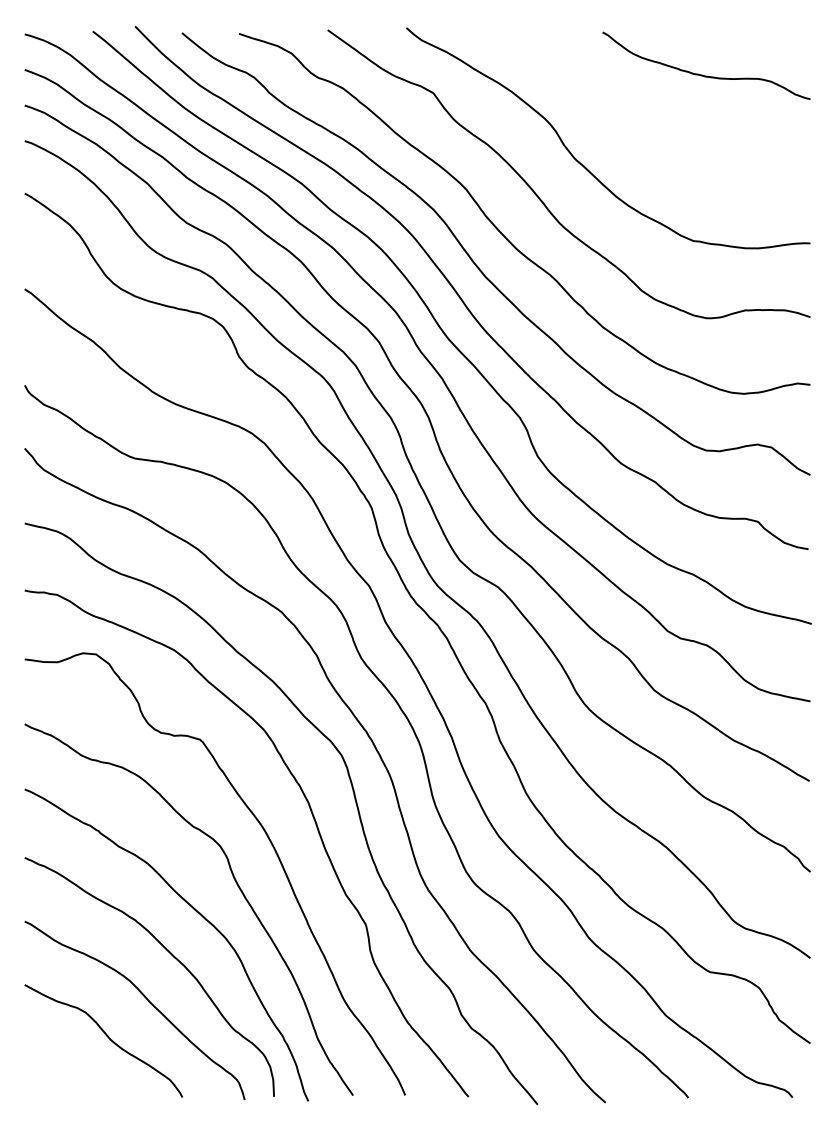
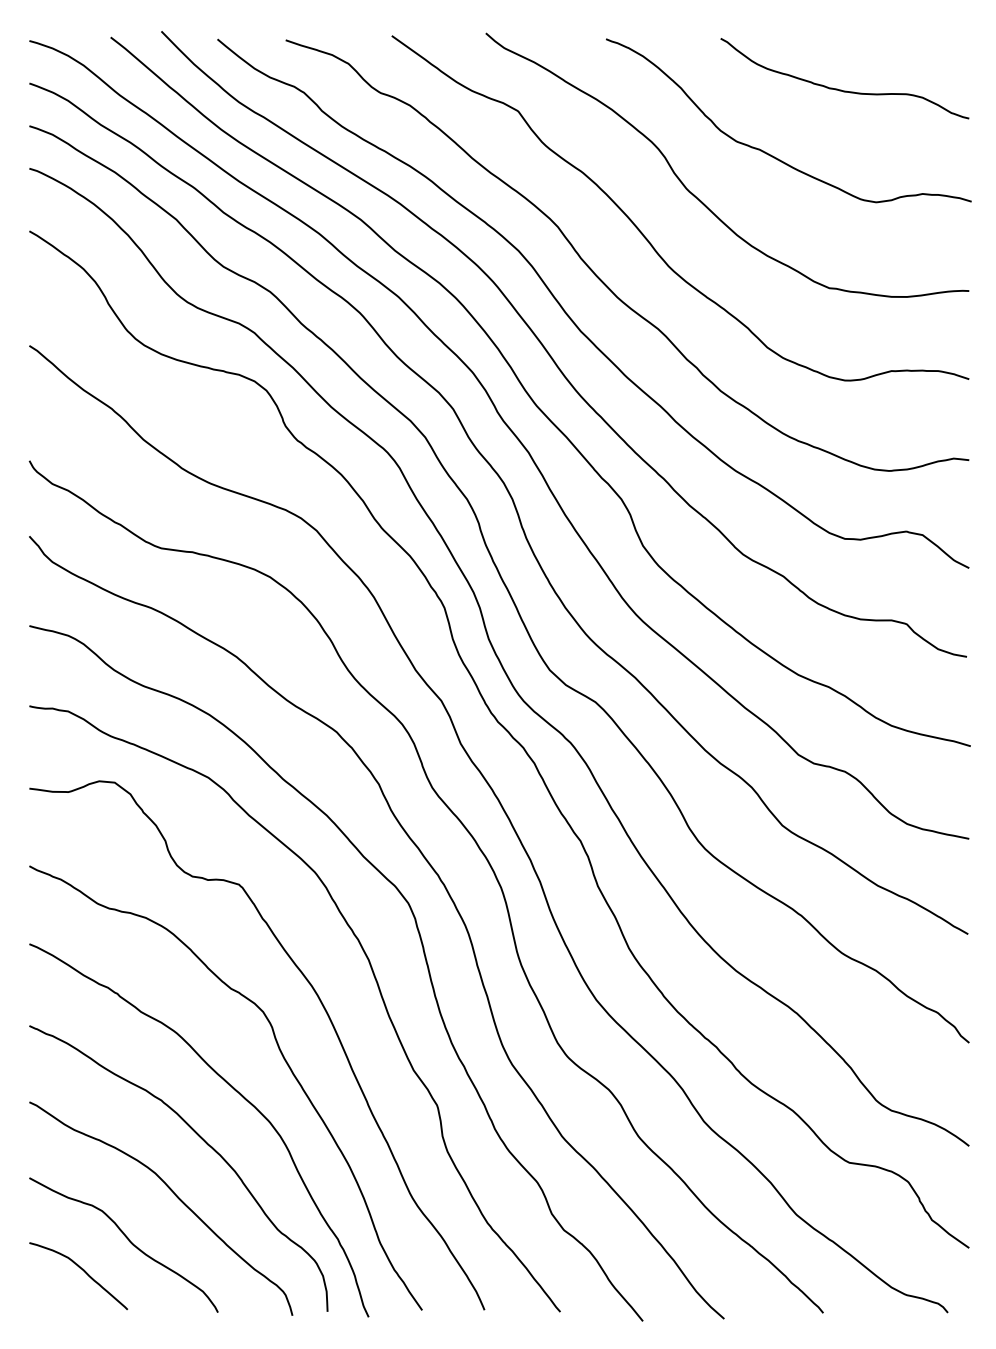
curve: (645, 129) -> (771, 154), added
curve: (67, 1061) -> (80, 1269), added

